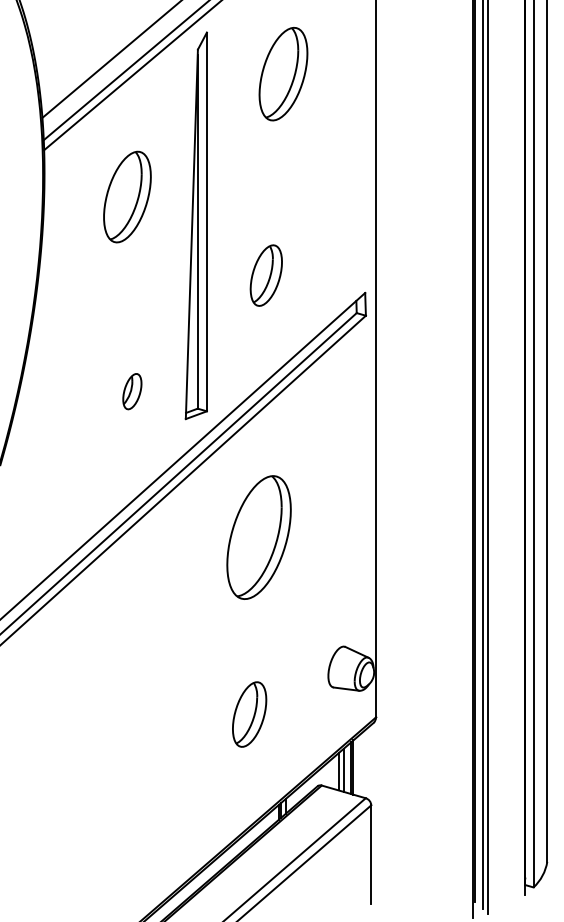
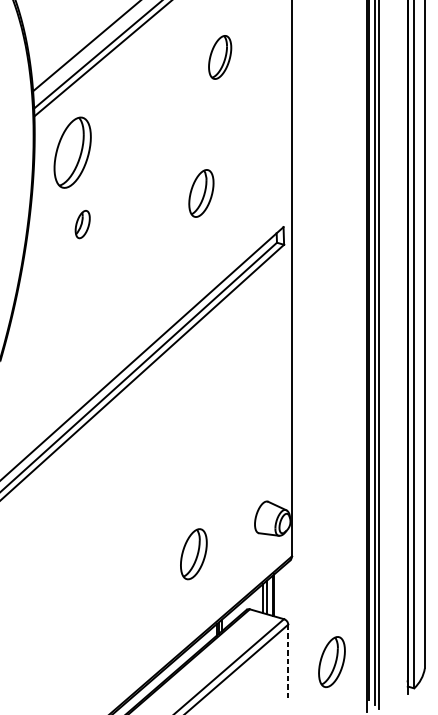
part: (283, 74) -> (220, 57), size x0.6
part: (127, 196) -> (72, 152), moved
part: (195, 225) -> (151, 174), removed
part: (265, 275) -> (200, 193), moved
part: (132, 391) -> (82, 224), moved
part: (258, 537) -> (200, 416), removed
part: (427, 853) -> (331, 662), added
line: (371, 855) -> (288, 663), solid -> dashed

